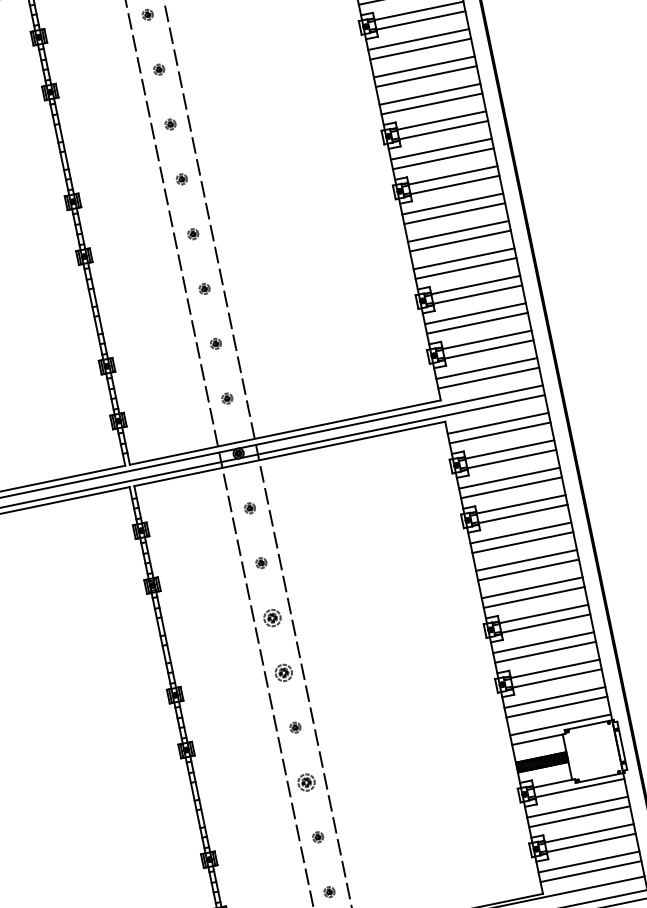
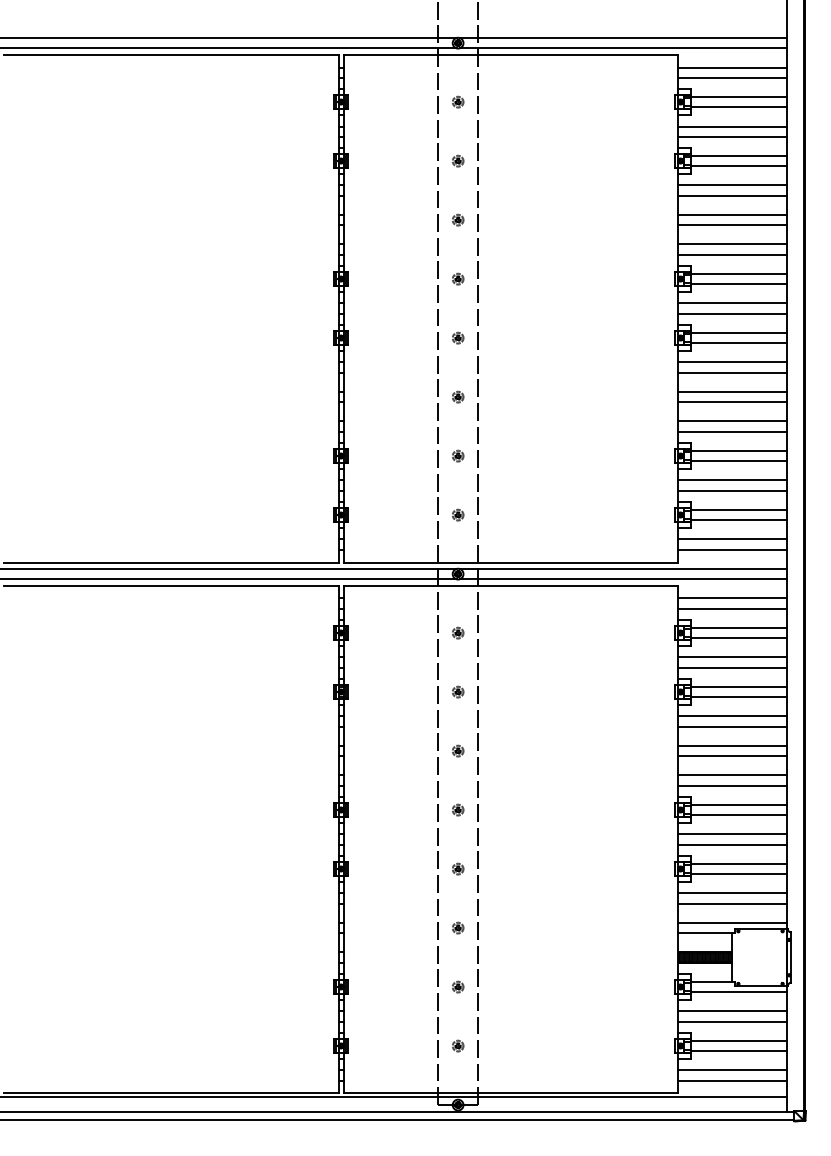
part: (272, 617) -> (458, 750), size x0.62
part: (284, 672) -> (458, 809), size x0.62
part: (307, 781) -> (458, 927), size x0.62

